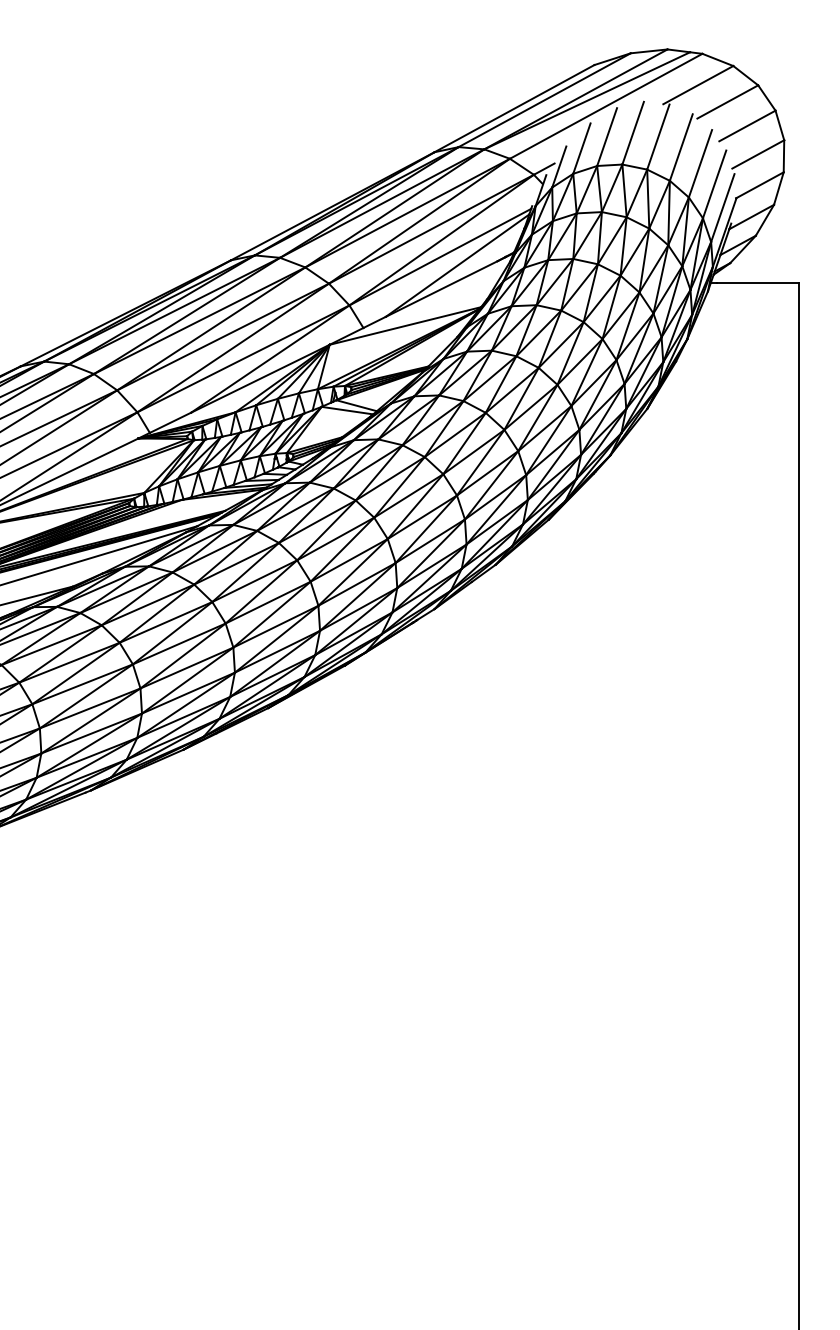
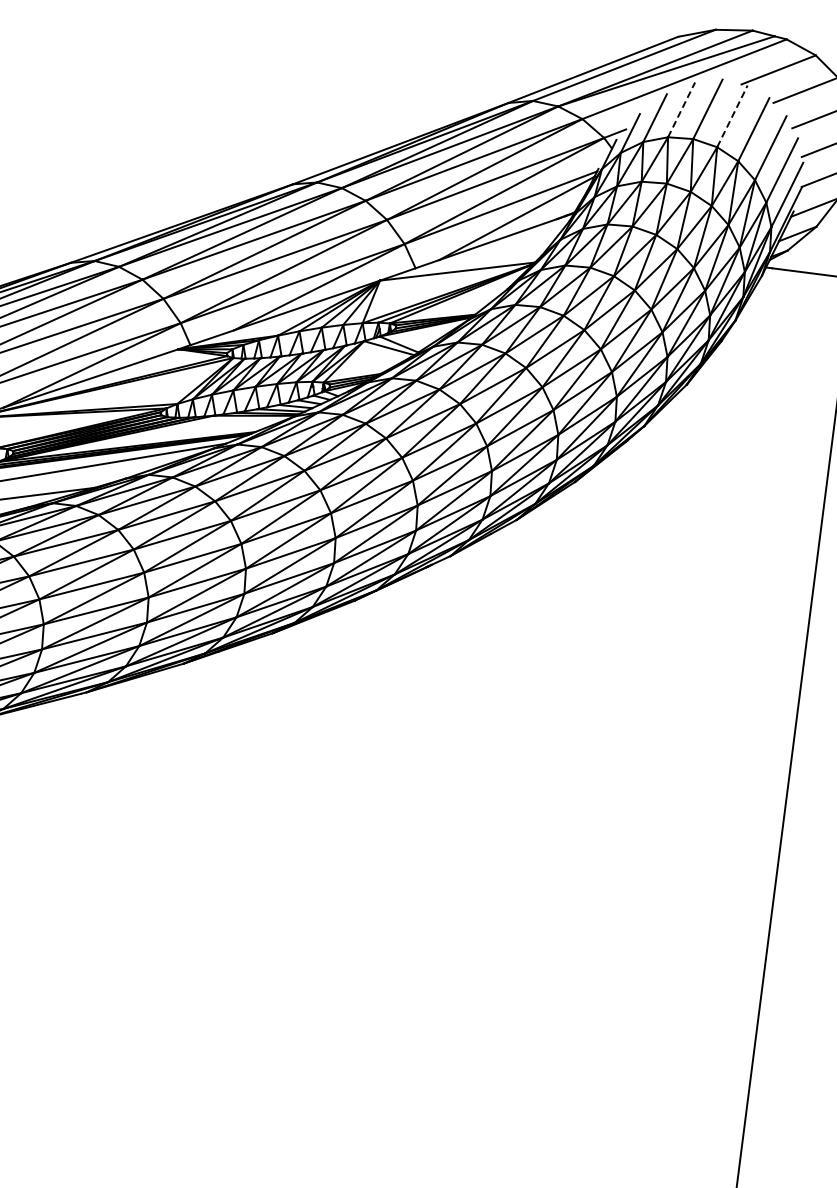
line: (658, 136) -> (732, 115), solid -> dashed
line: (607, 137) -> (681, 110), solid -> dashed

